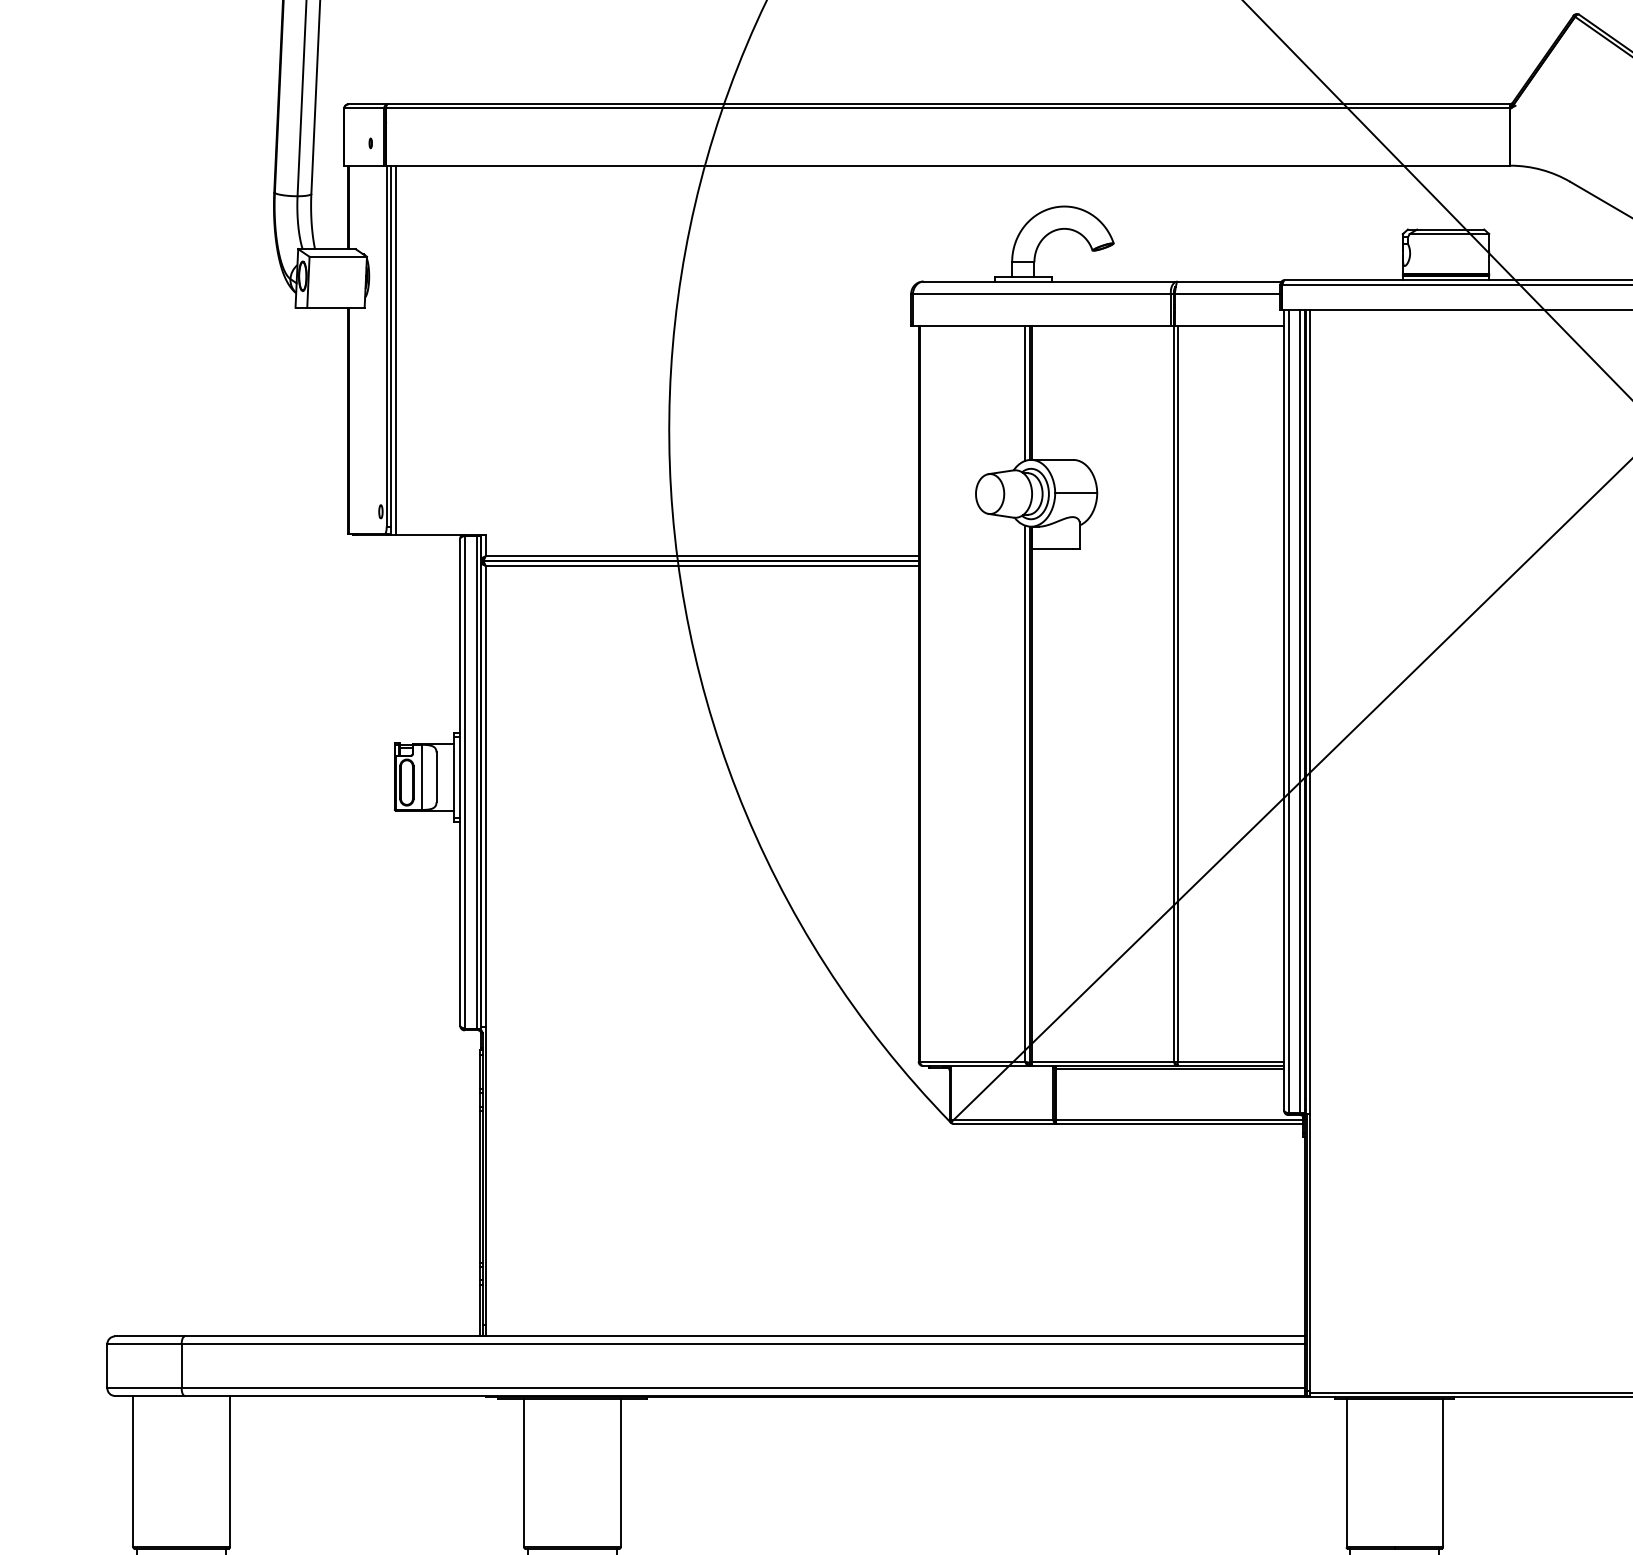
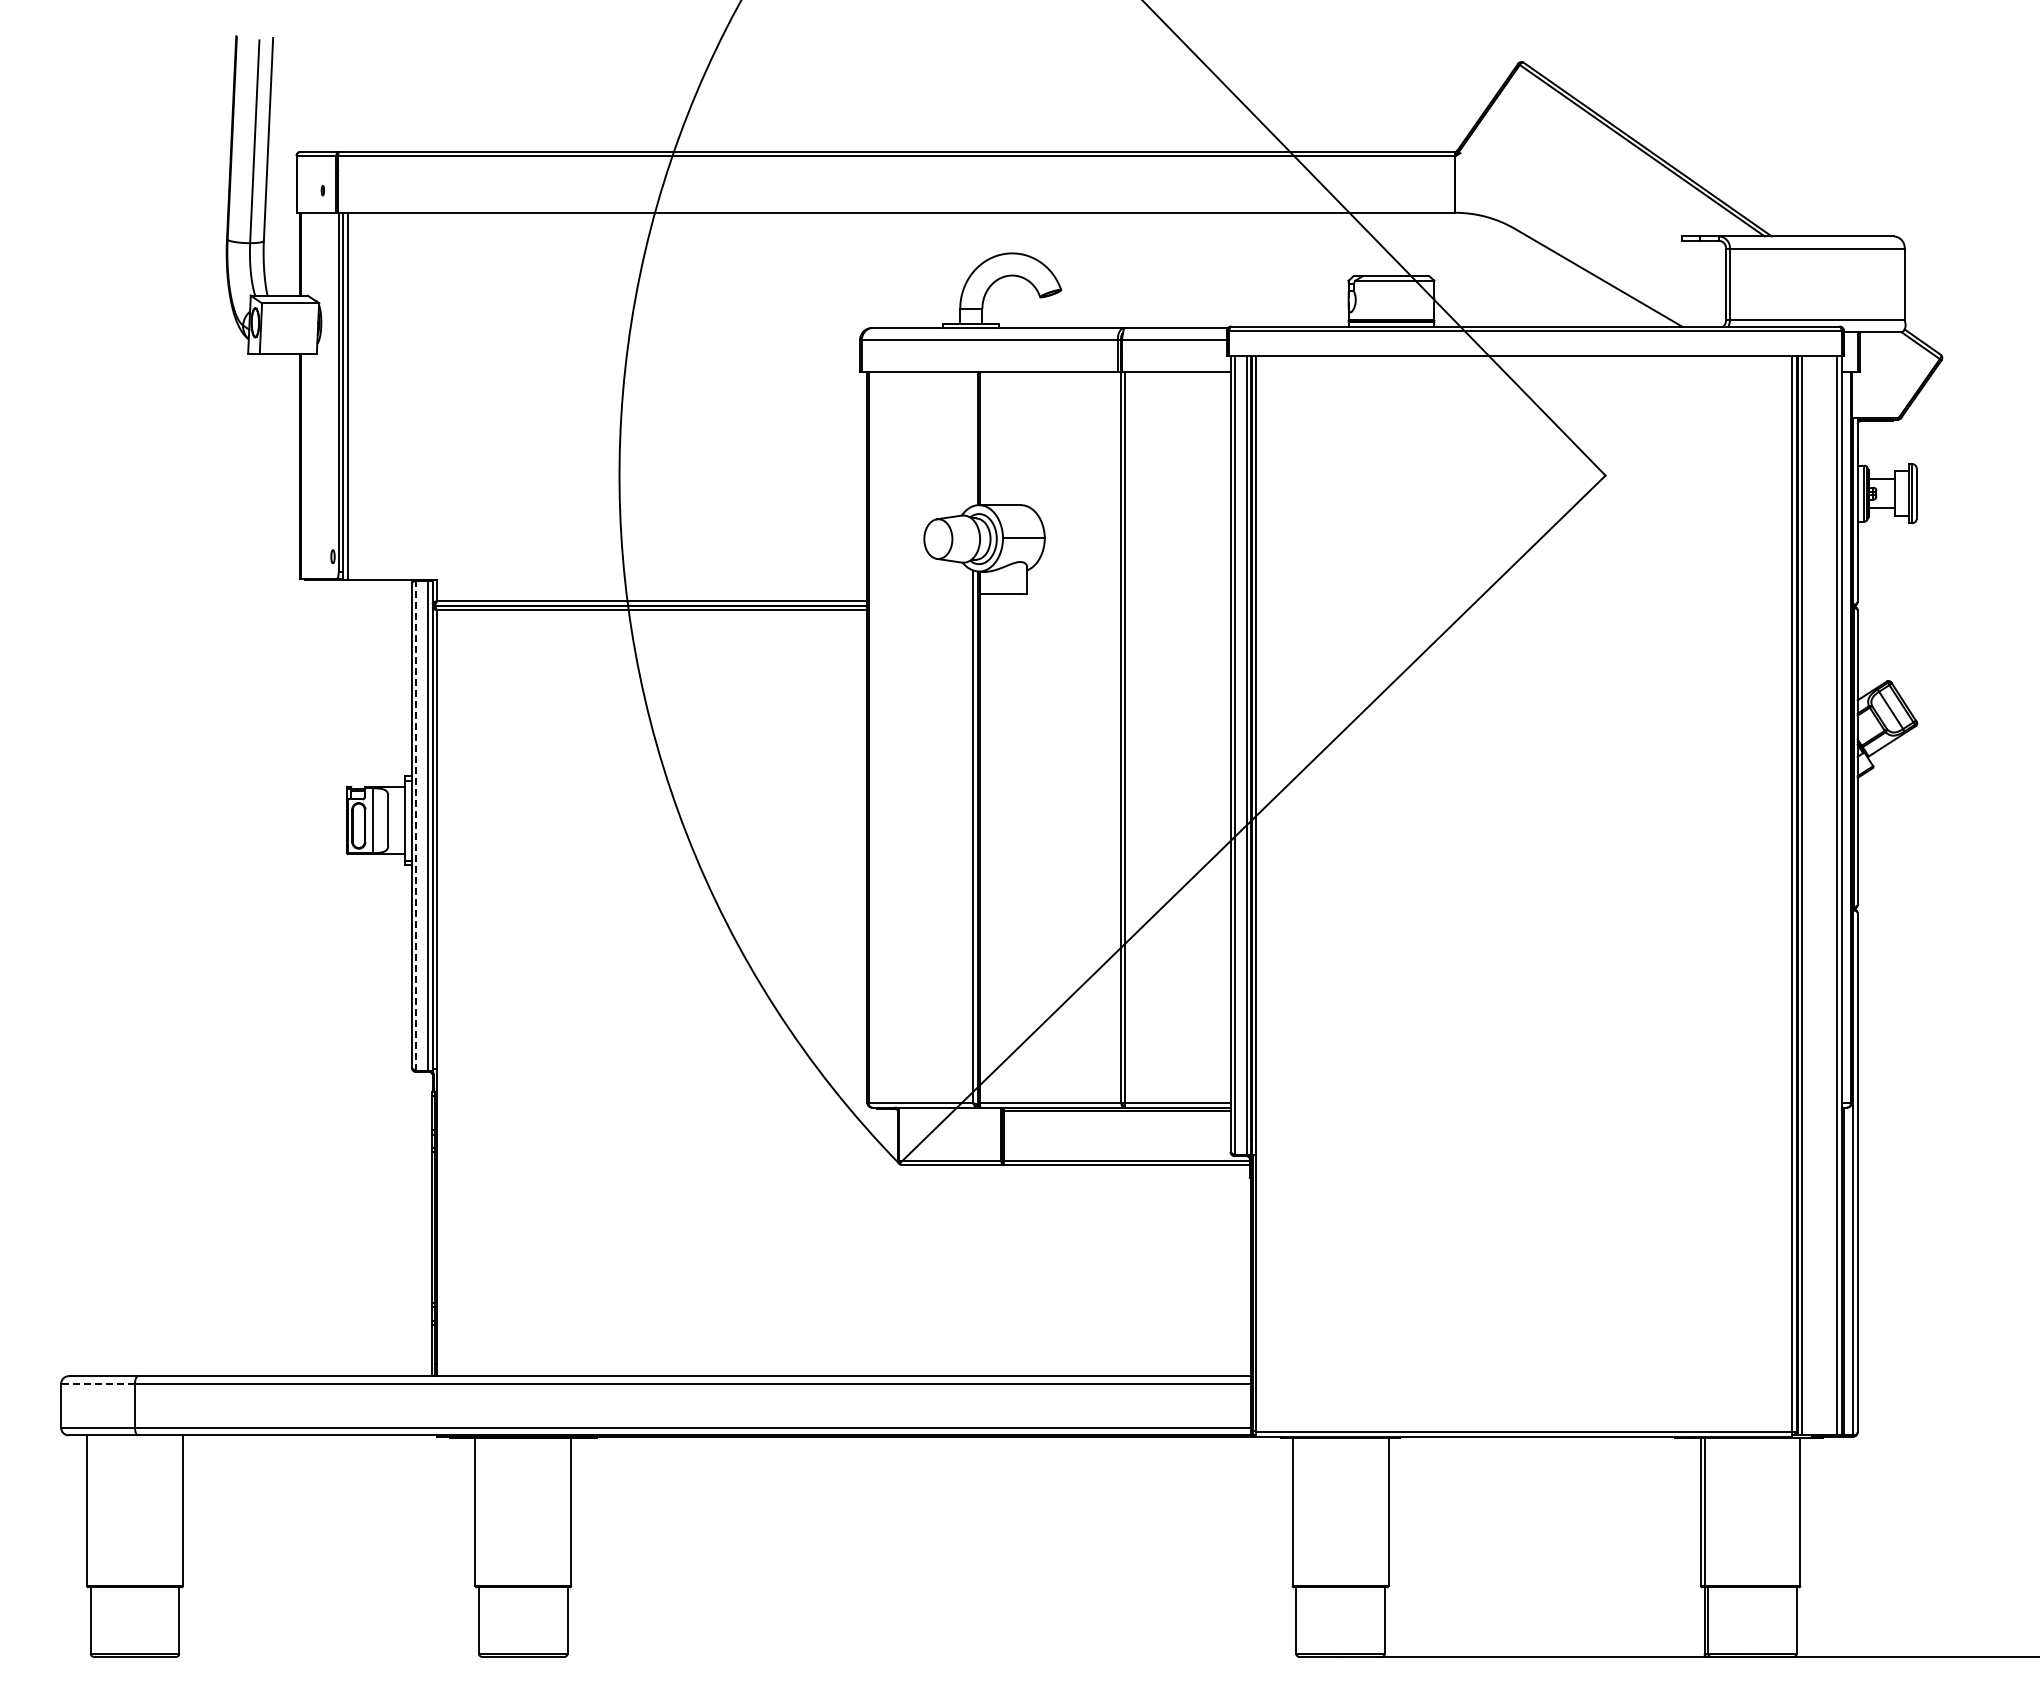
line: (1025, 393) -> (973, 439), removed
line: (464, 782) -> (416, 825), solid -> dashed
line: (144, 1343) -> (98, 1383), solid -> dashed

